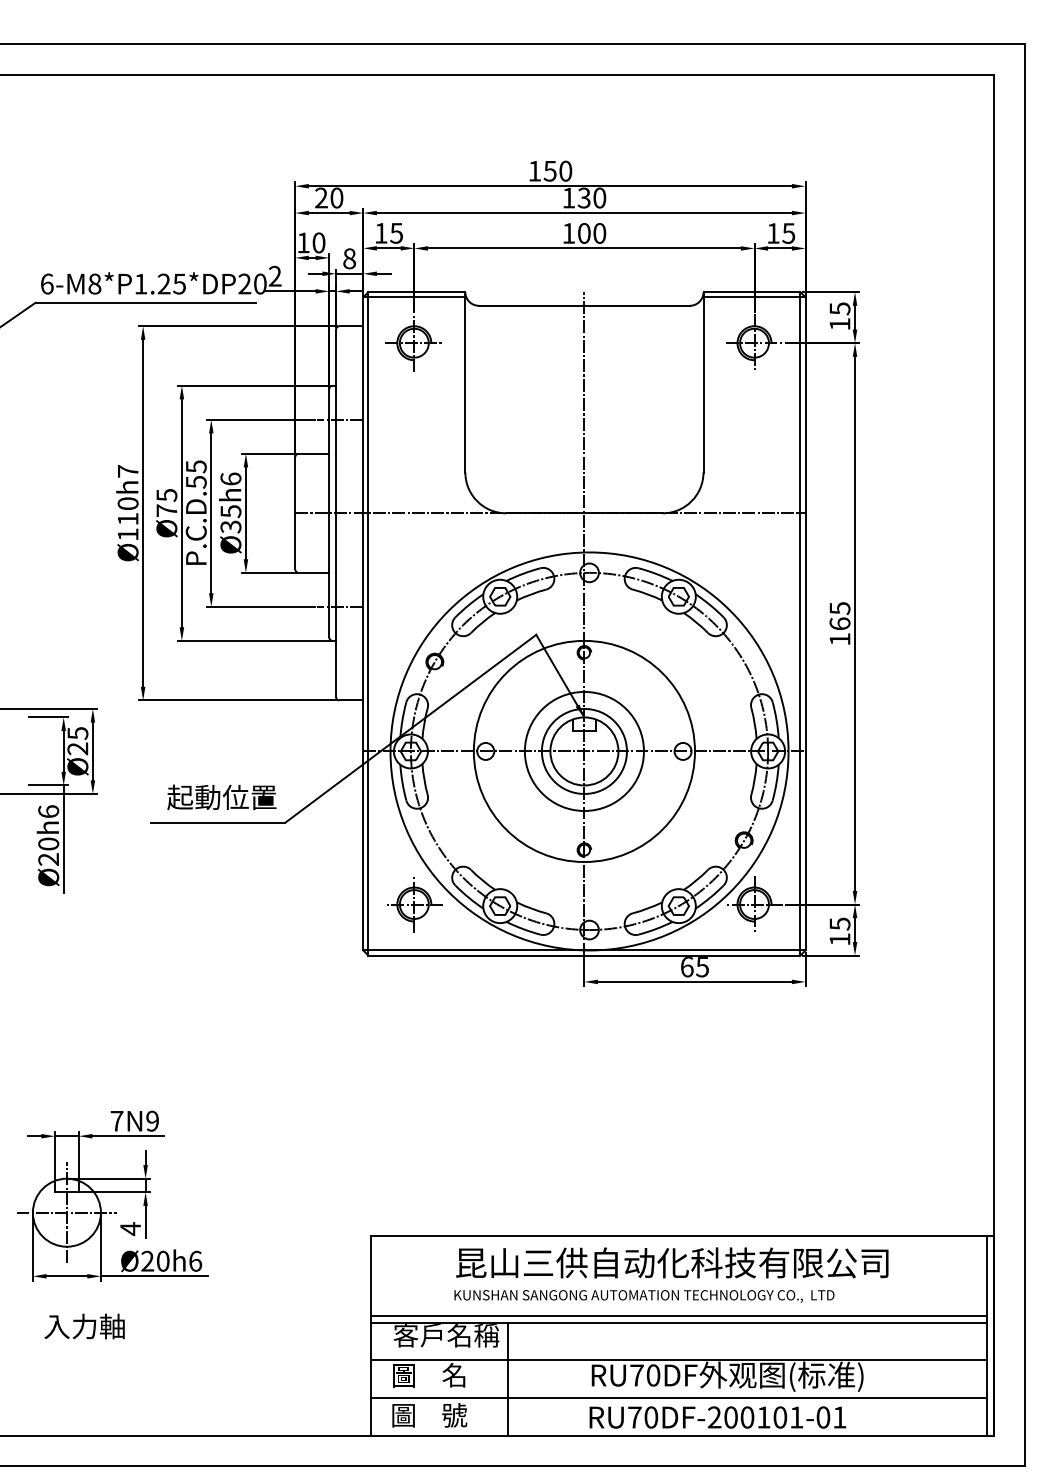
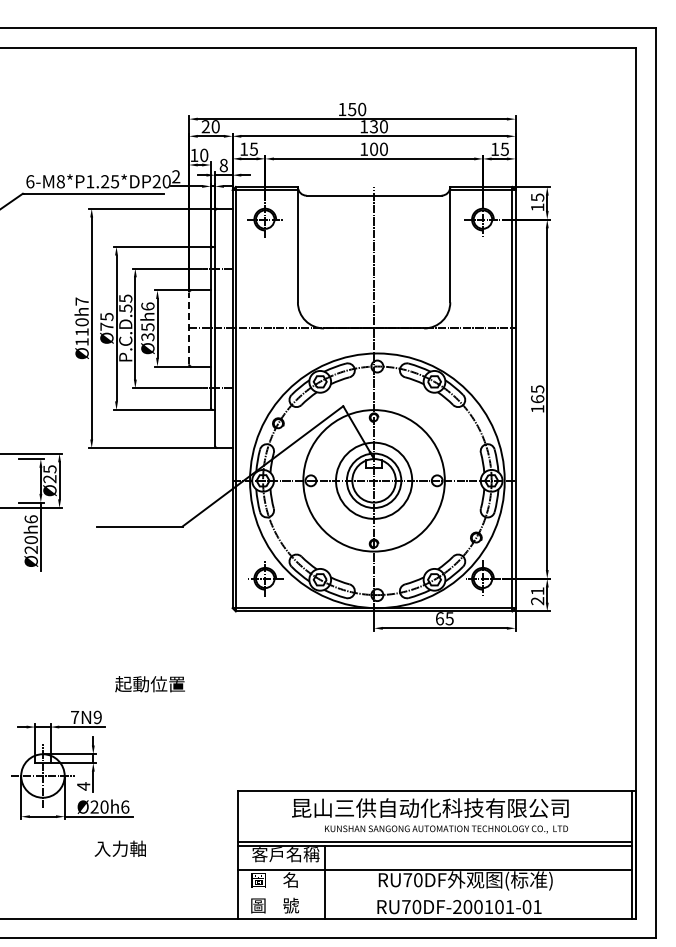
line: (295, 513) -> (189, 328), solid -> dashed
text: (220, 797) -> (149, 684), moved
text: (839, 932) -> (537, 596), 15 -> 21
text: (644, 1296) -> (446, 829), moved
text: (83, 1326) -> (119, 848), moved
line: (678, 1397) -> (434, 894), removed

